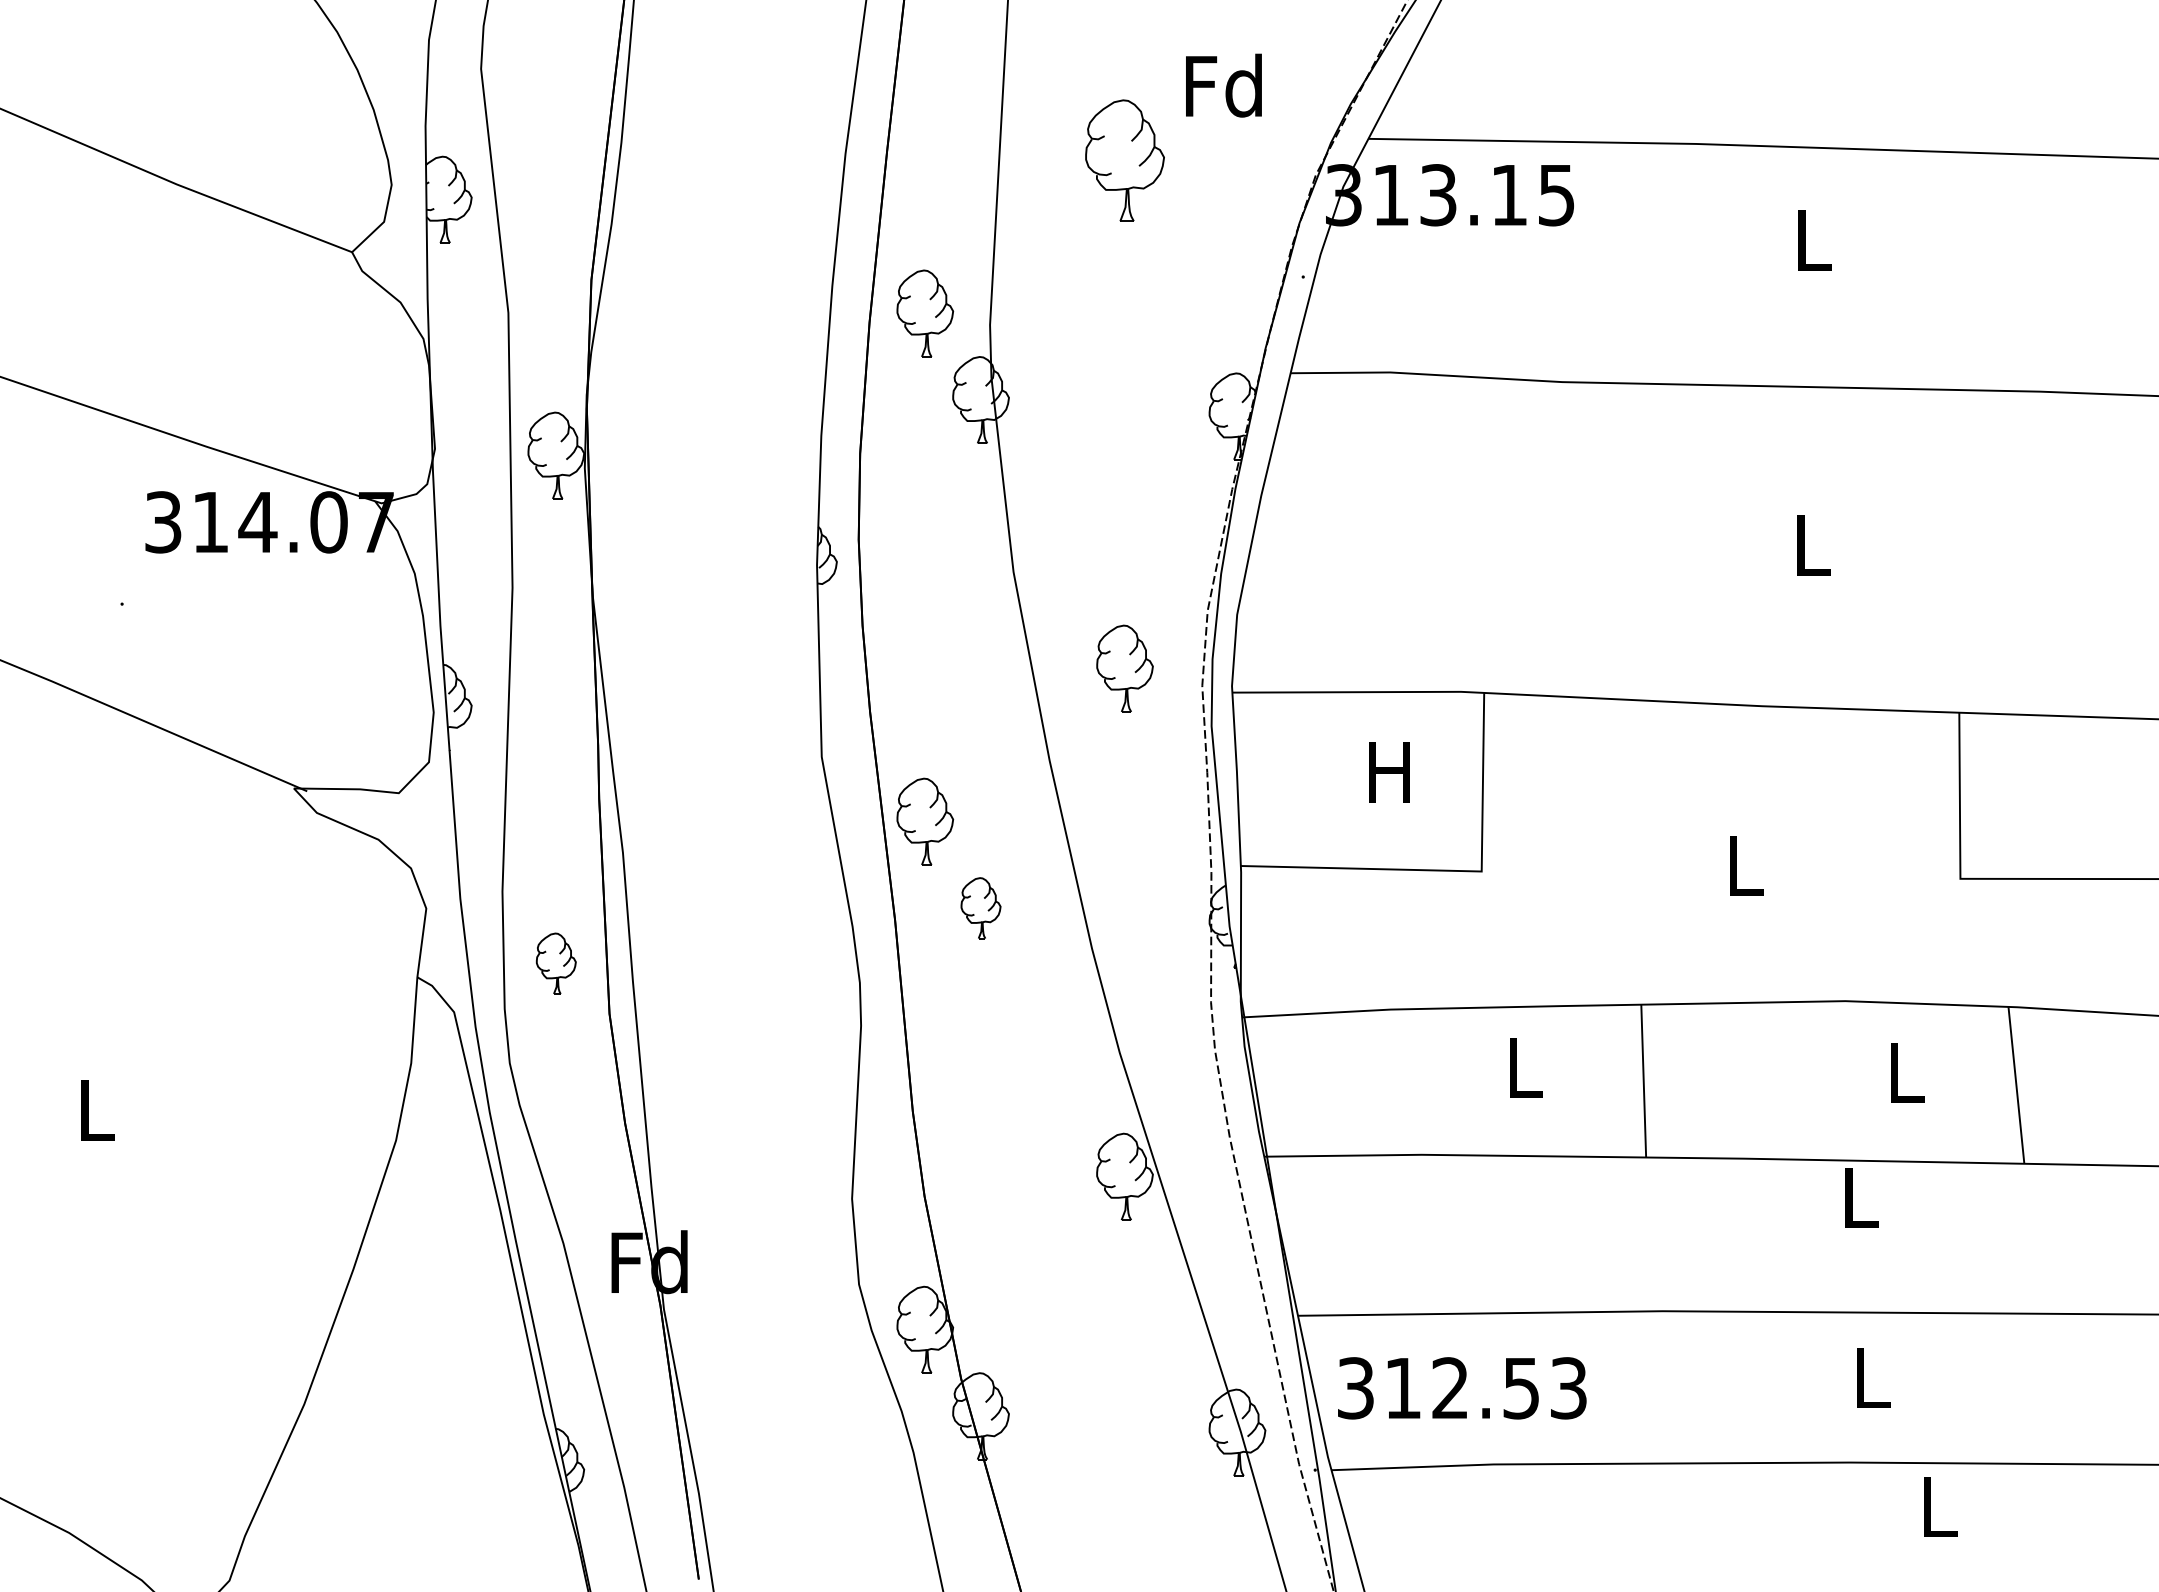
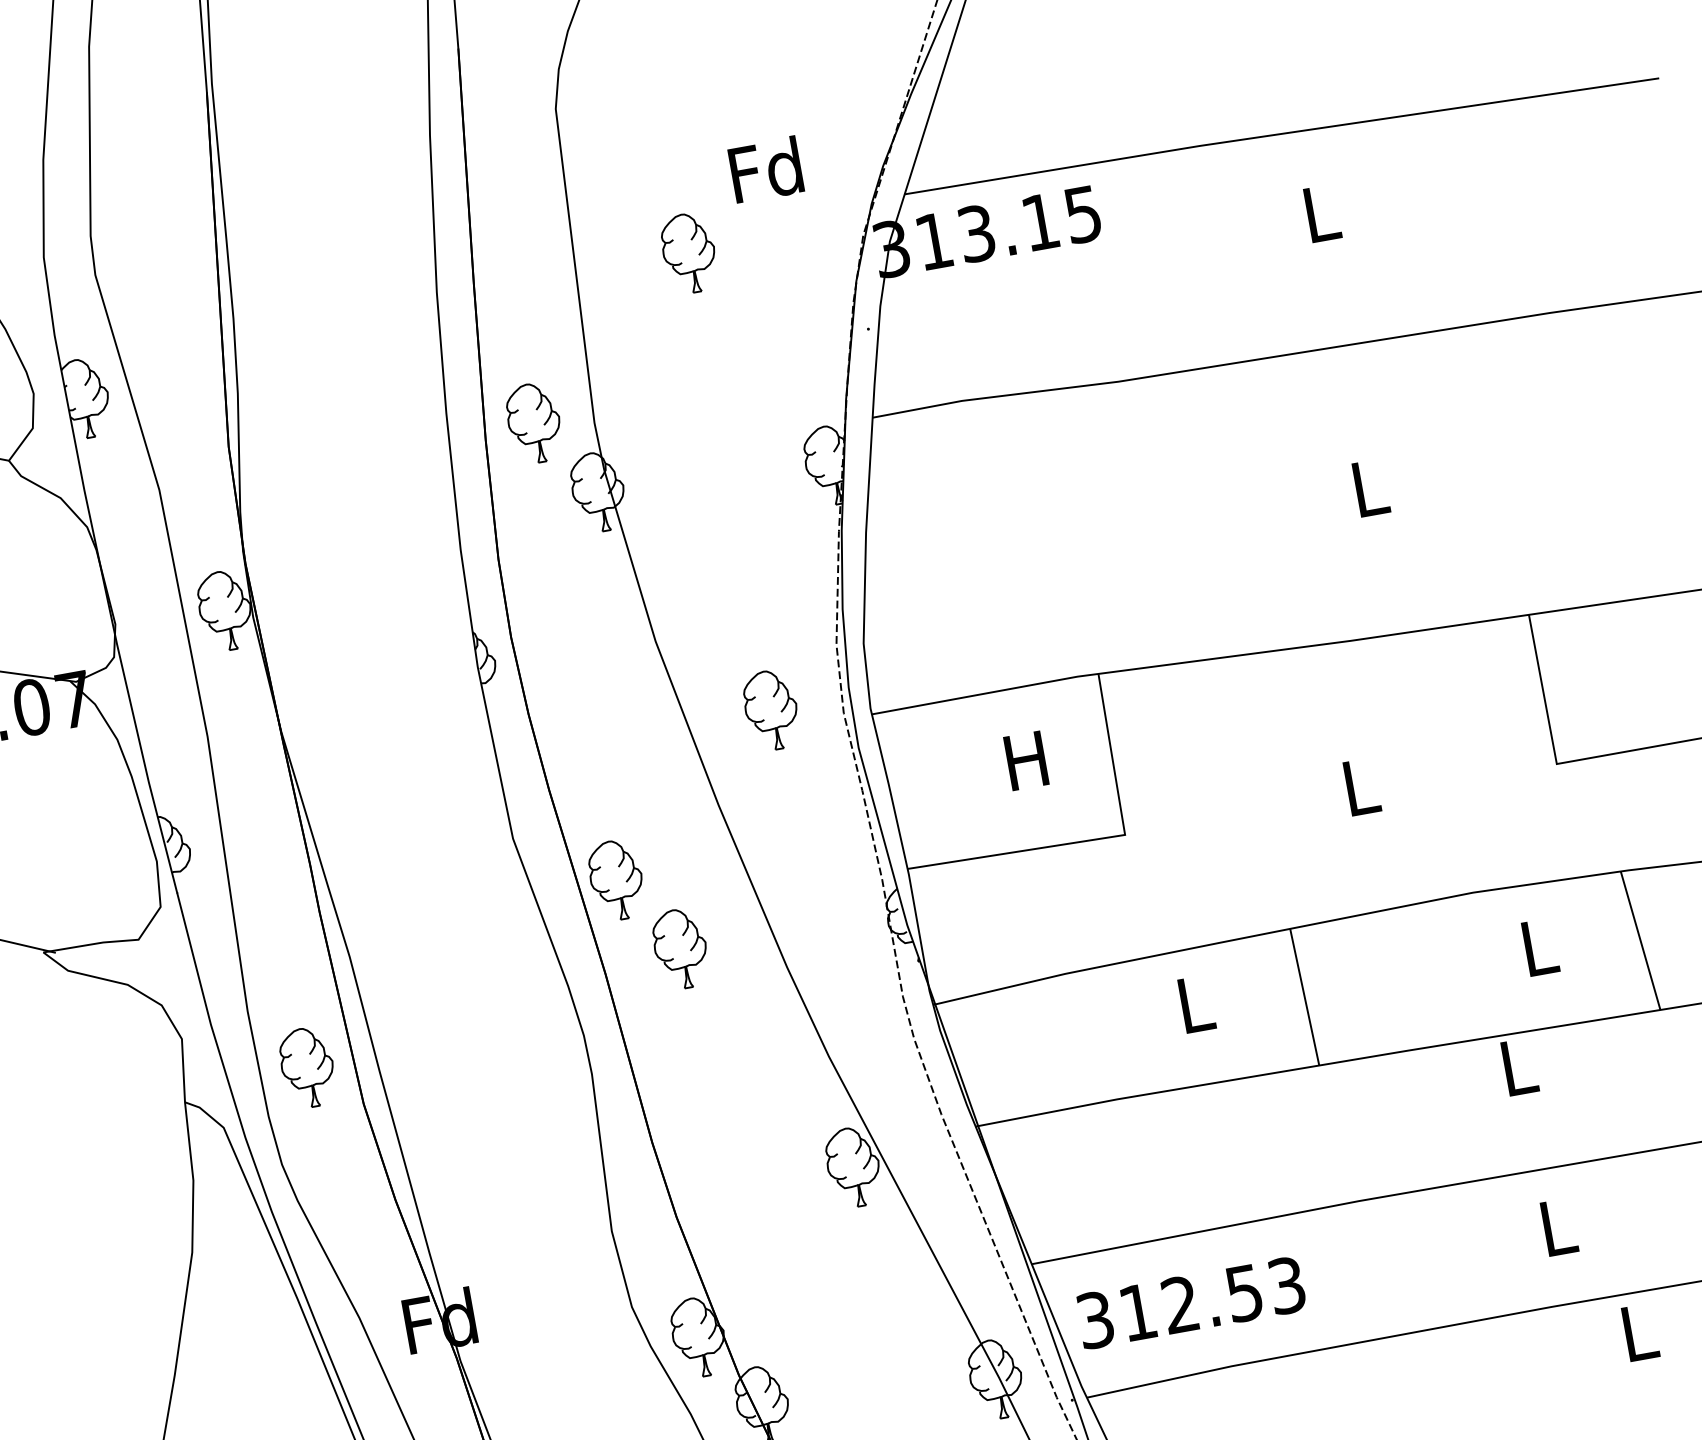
part: (1124, 160) -> (688, 253), size x0.71
part: (980, 908) -> (680, 949), size x1.43
part: (556, 963) -> (307, 1067), size x1.43

